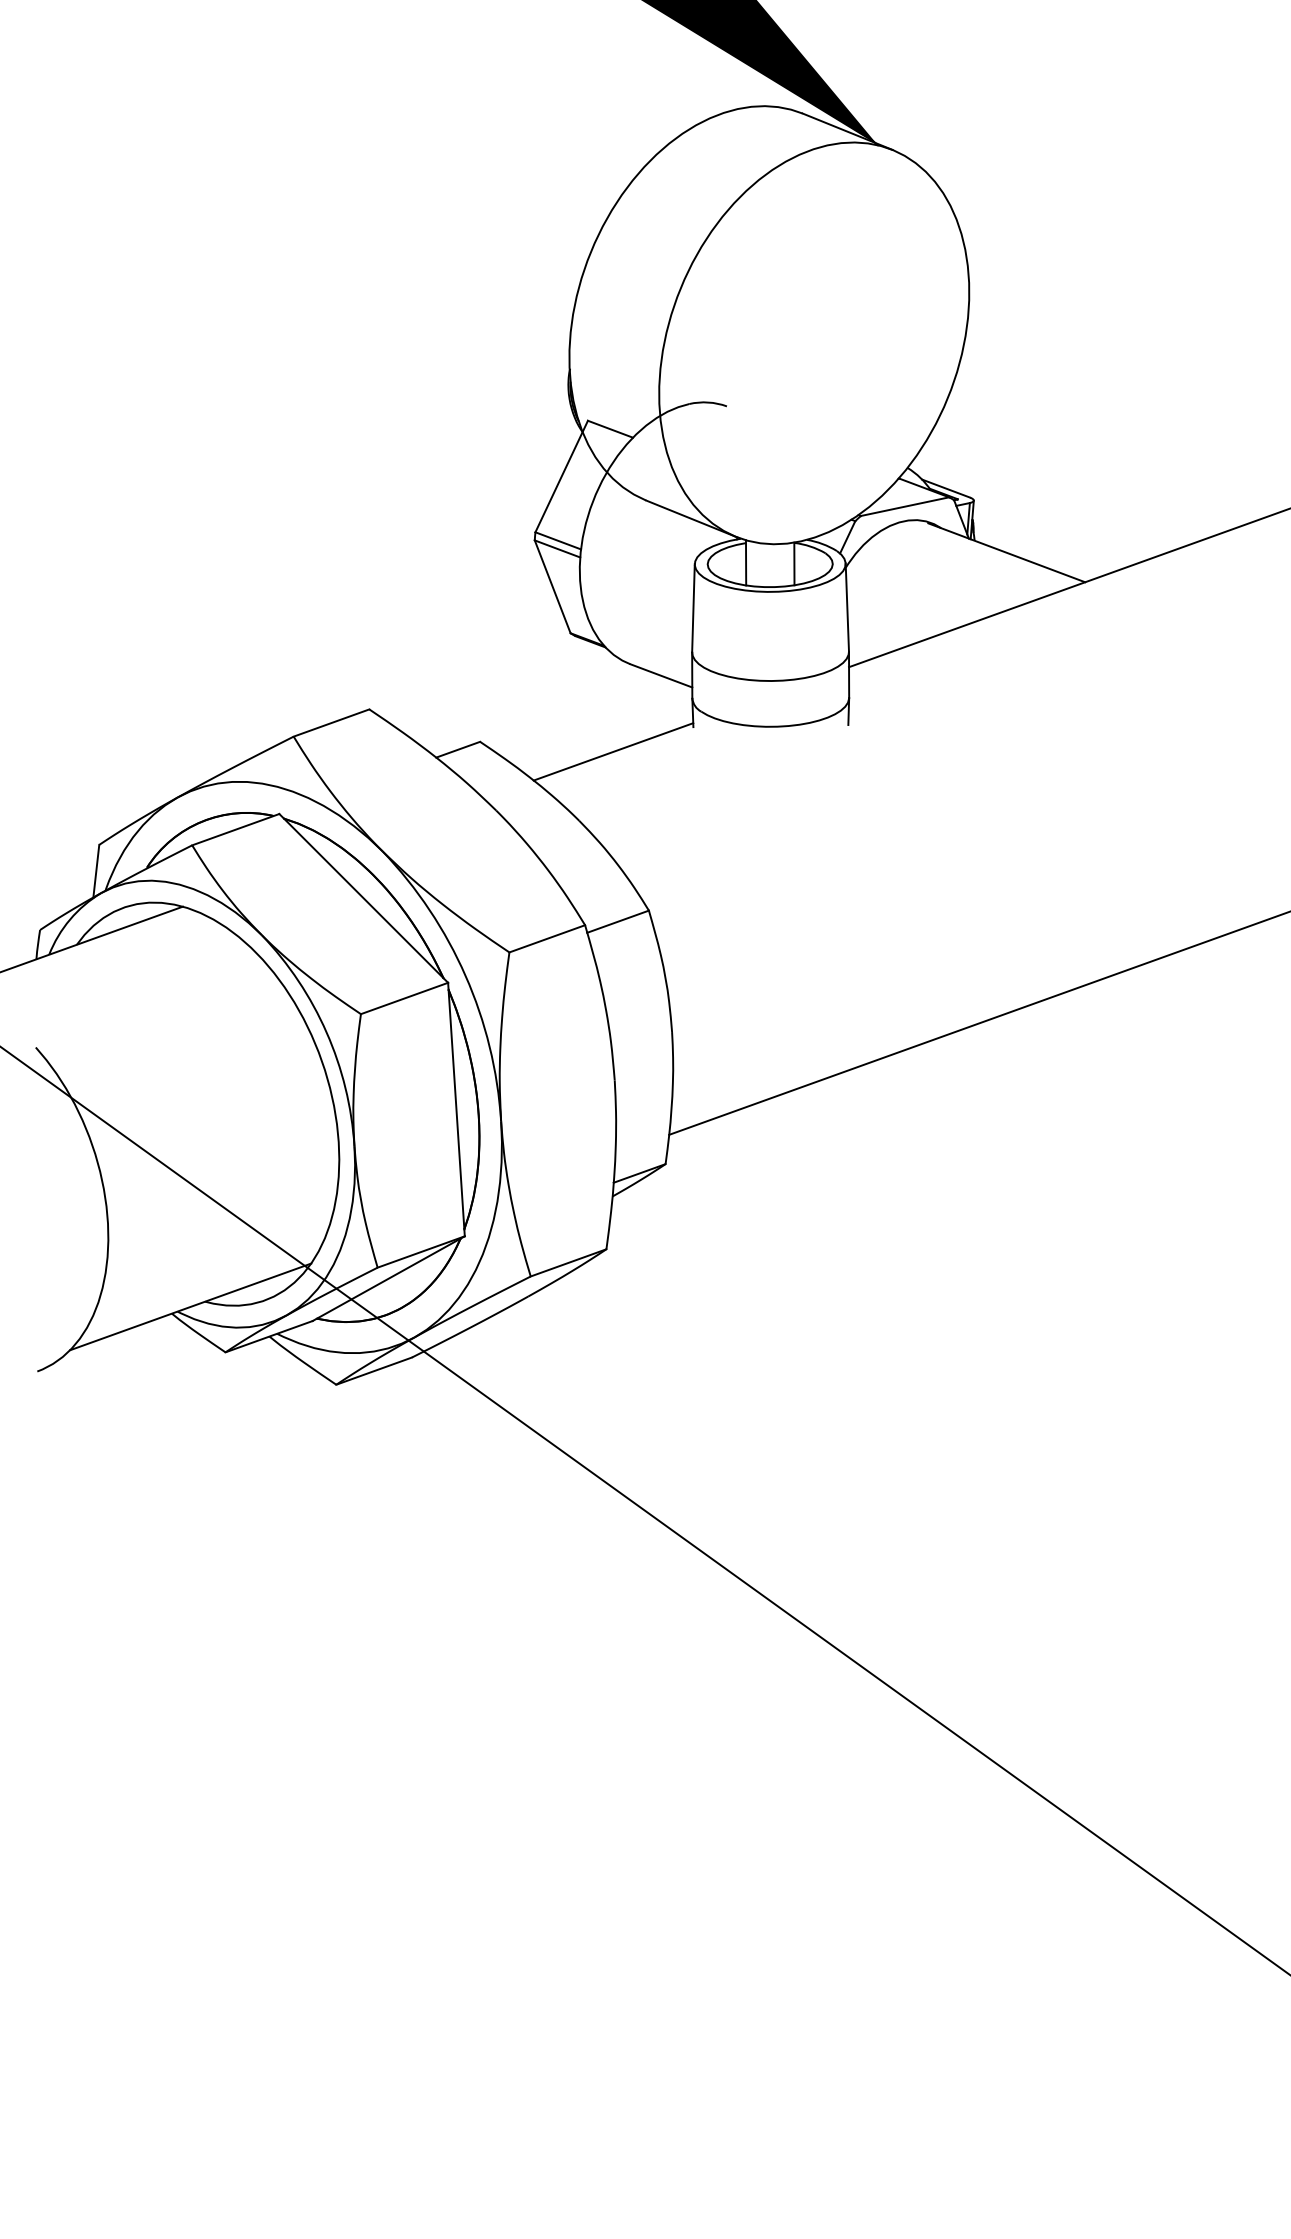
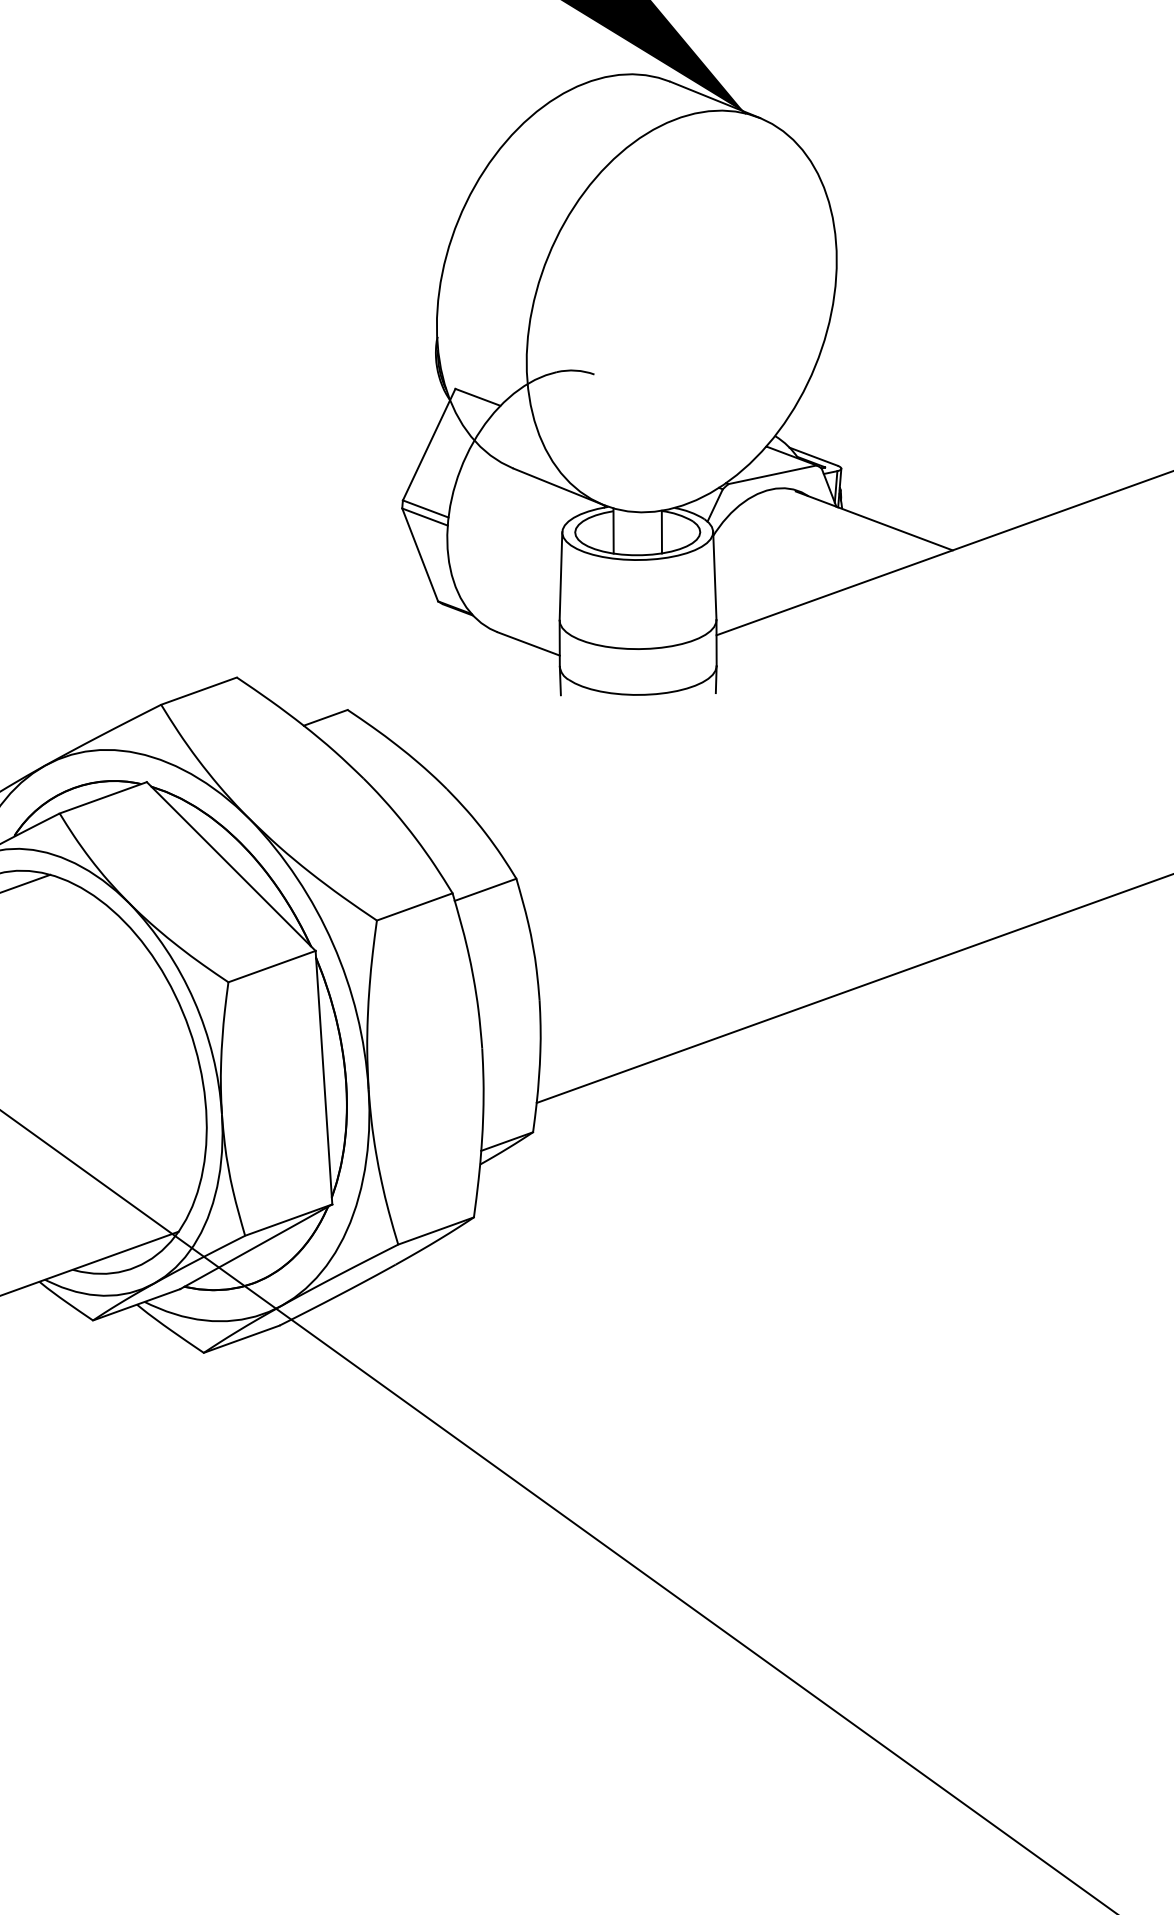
line: (613, 751) -> (481, 719), removed

